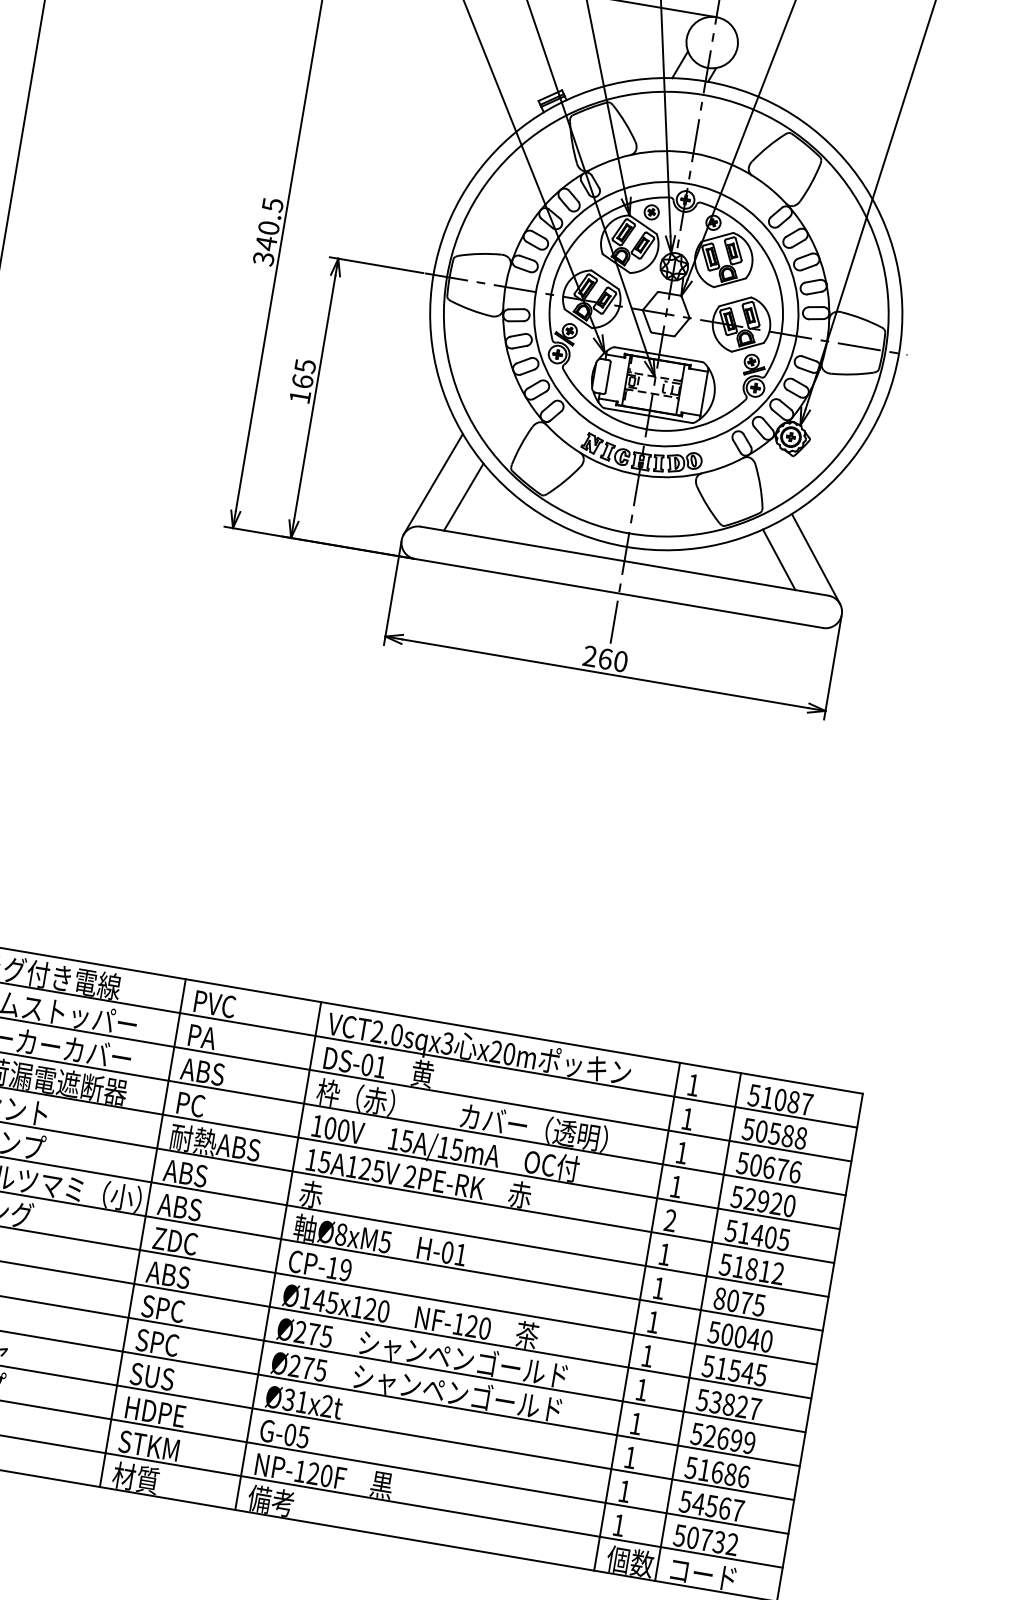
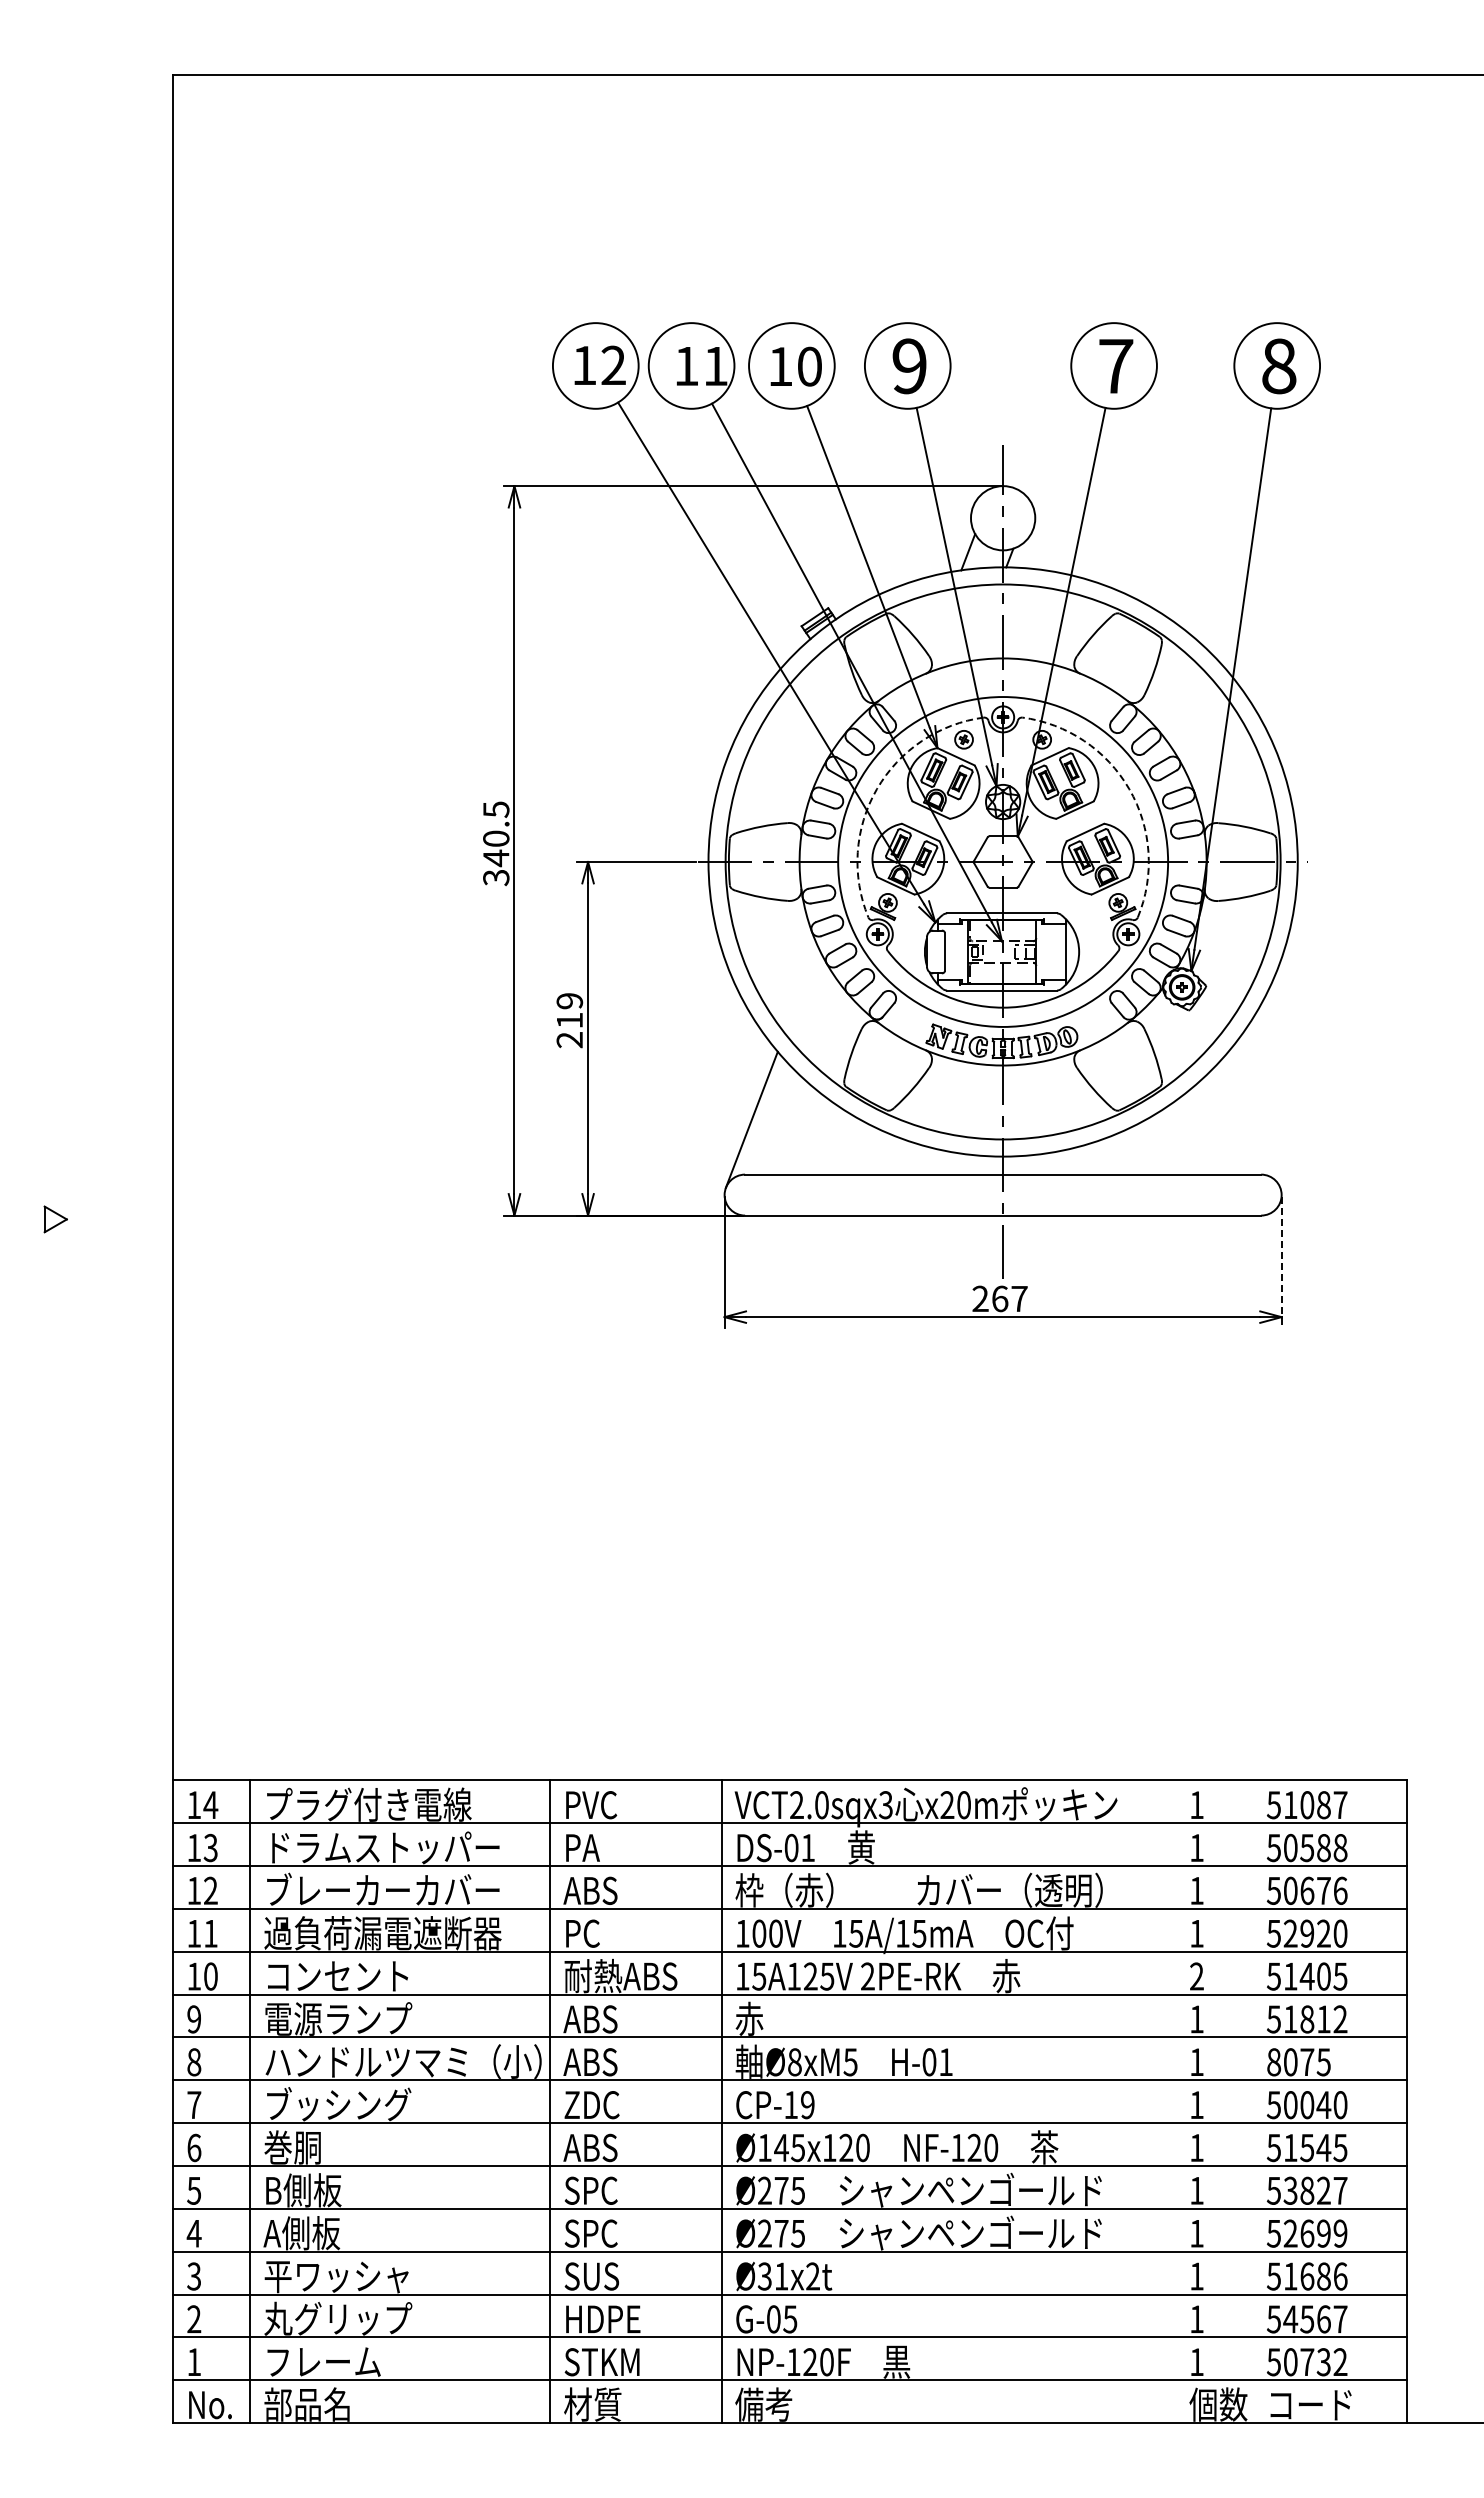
arc: (575, 239) -> (876, 789), solid -> dashed
arc: (775, 273) -> (1129, 789), solid -> dashed
text: (302, 381) -> (569, 1020), 165 -> 219
line: (463, 496) -> (791, 1128), removed
line: (816, 558) -> (1238, 1131), removed
line: (778, 559) -> (1192, 1140), removed
text: (620, 661) -> (1019, 1298), 260 -> 267
line: (832, 668) -> (1281, 1263), solid -> dashed
line: (636, 1316) -> (1175, 2101), removed
line: (698, 1326) -> (1253, 2101), removed

